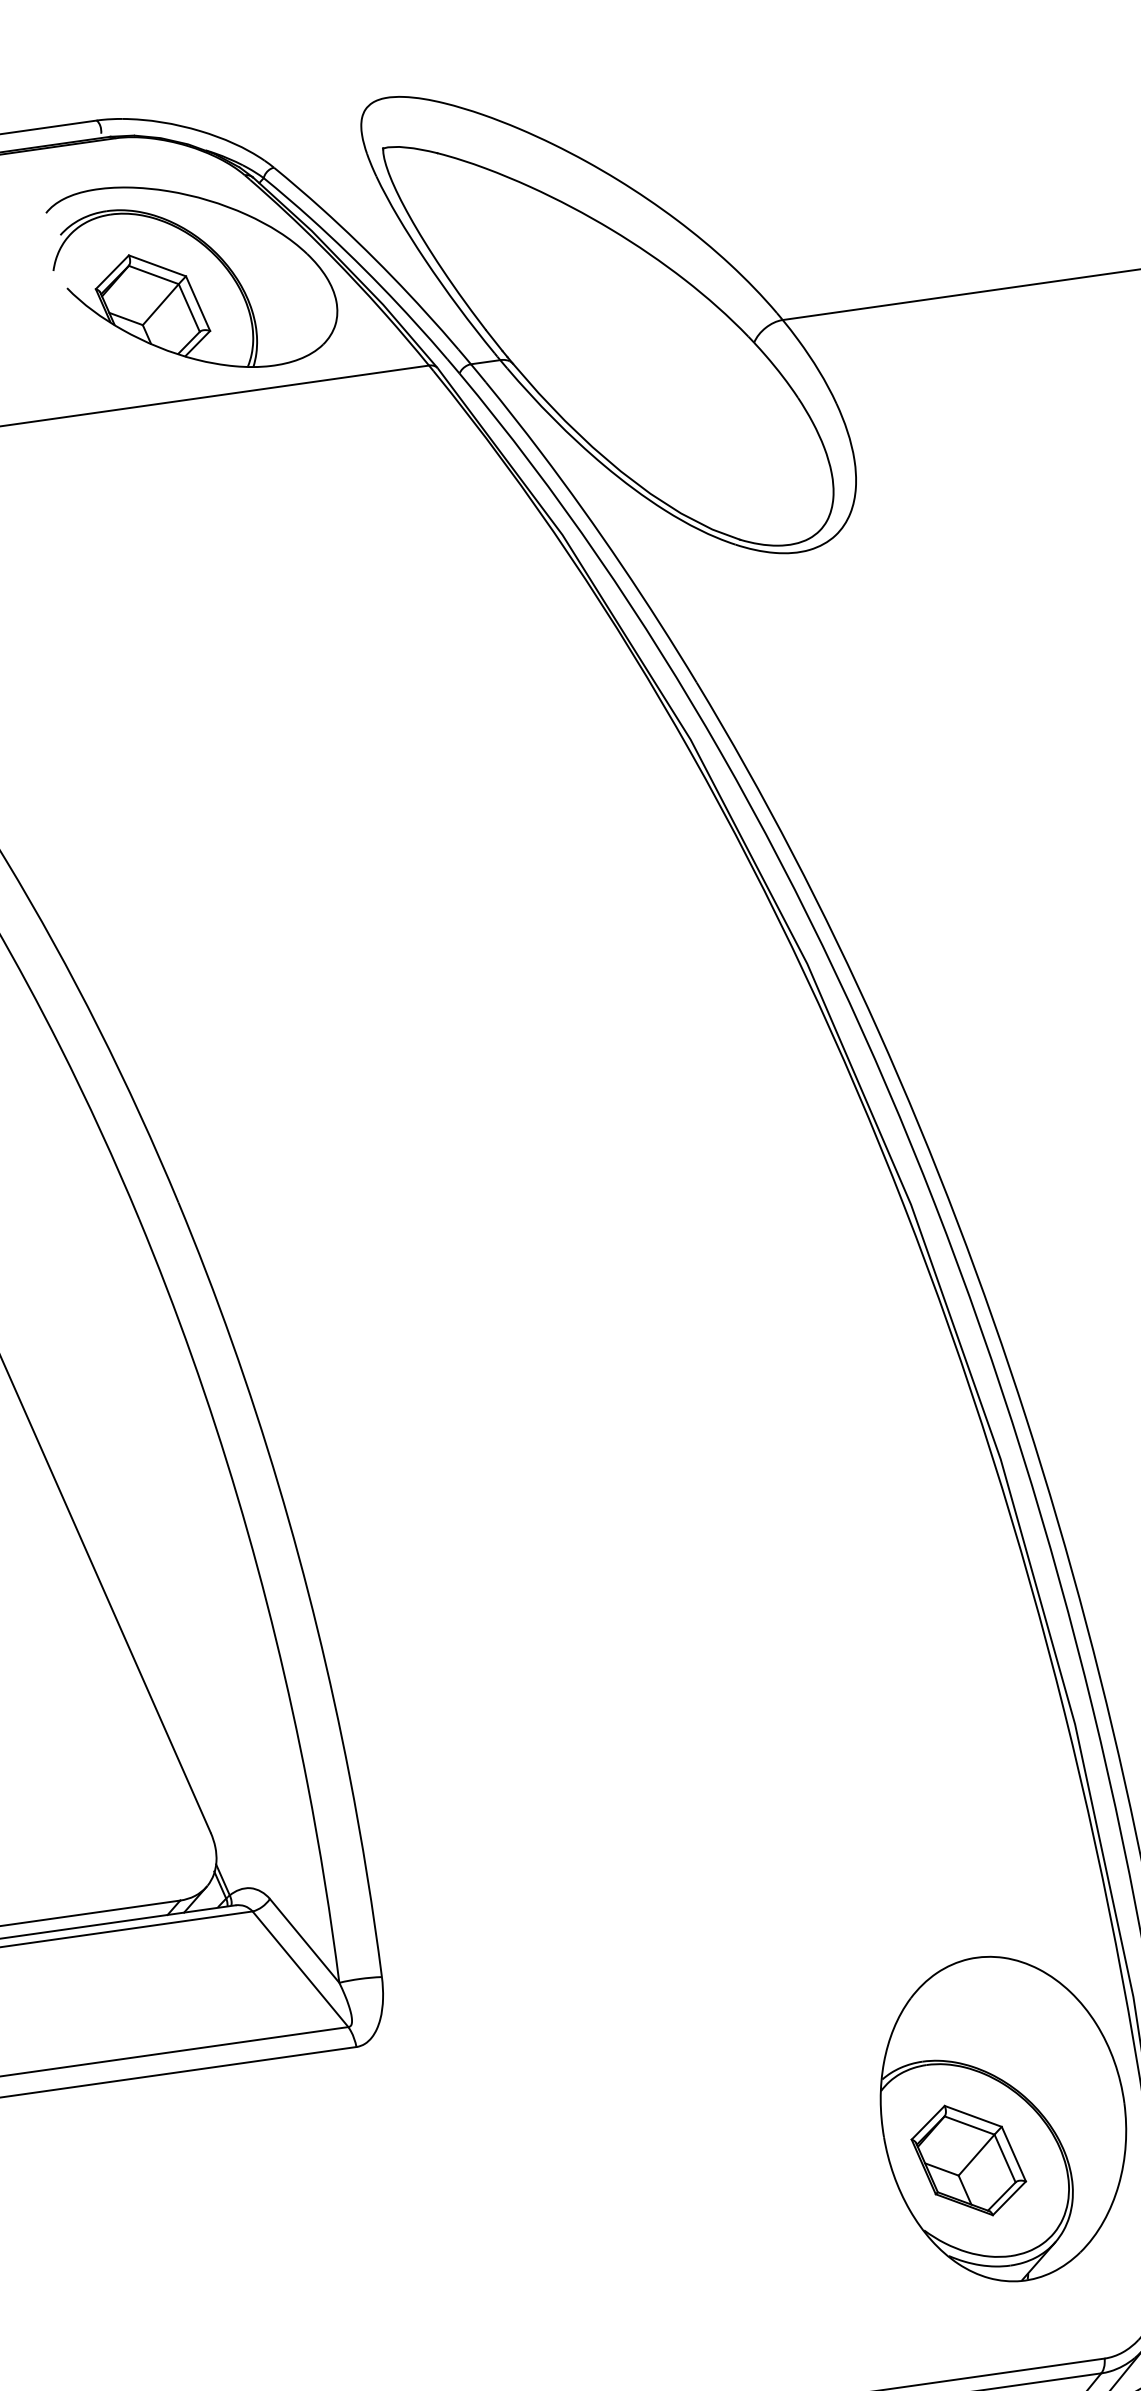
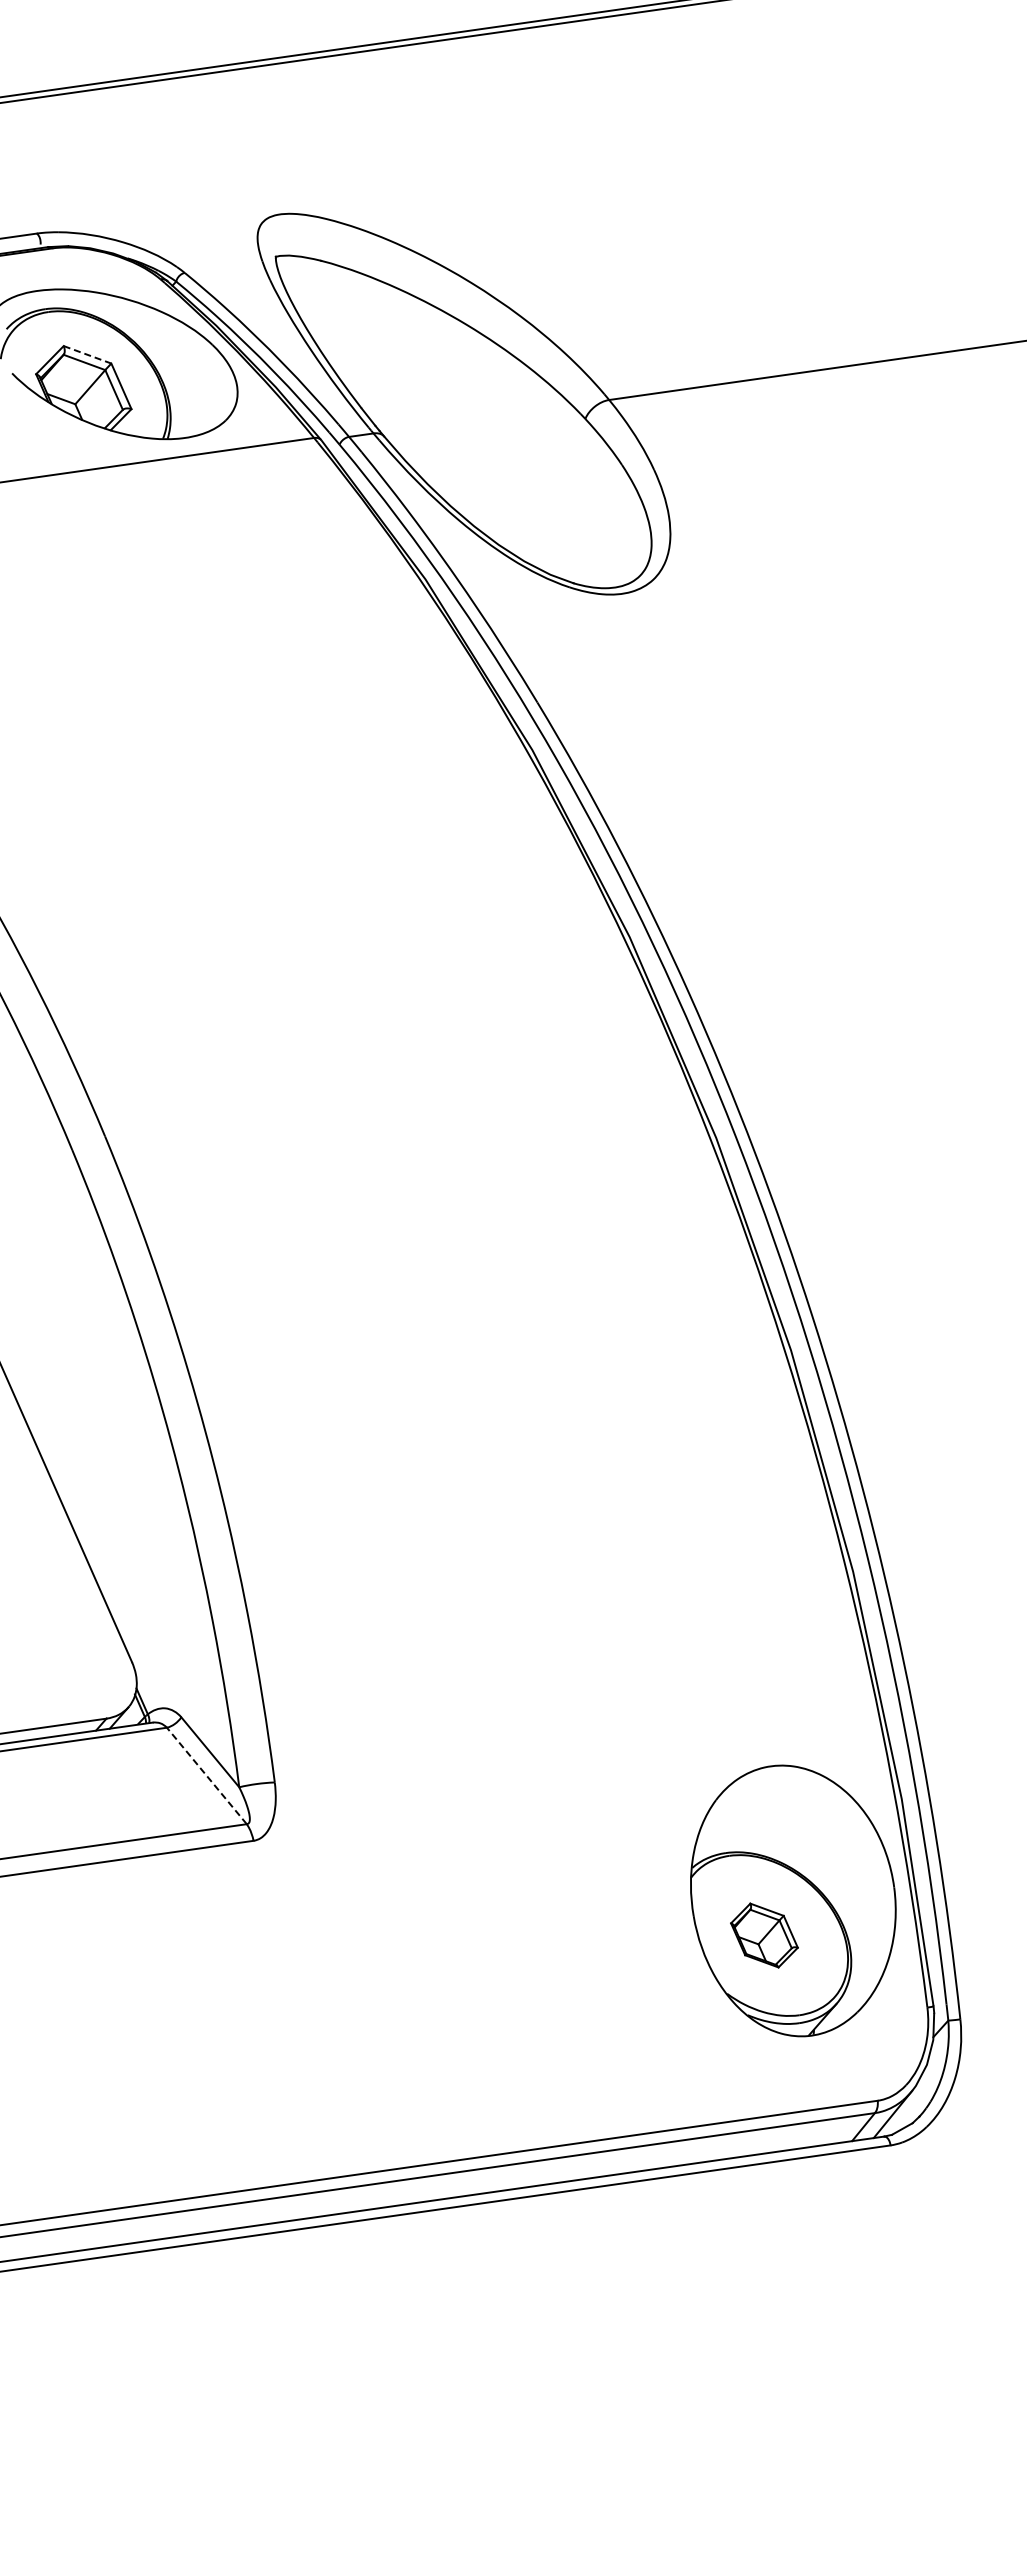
line: (158, 265) -> (88, 354), solid -> dashed
line: (300, 1968) -> (206, 1775), solid -> dashed
part: (968, 2160) -> (764, 1935), size x0.7

